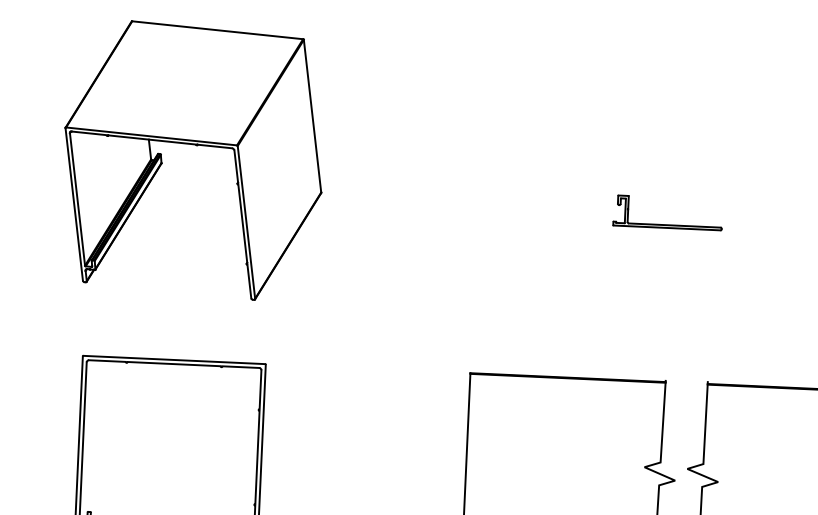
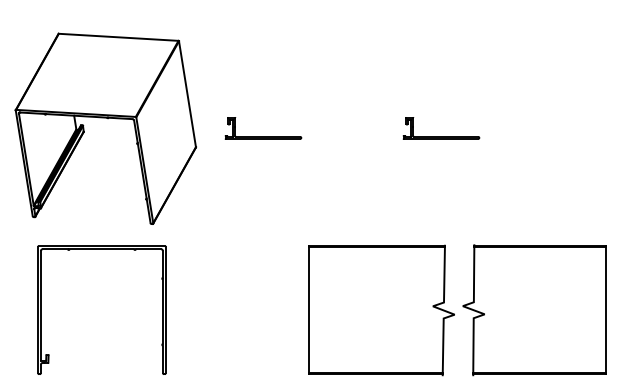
part: (197, 147) -> (108, 119), moved
part: (412, 213) -> (263, 136), added

